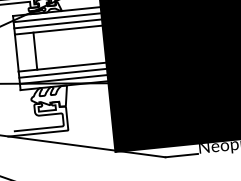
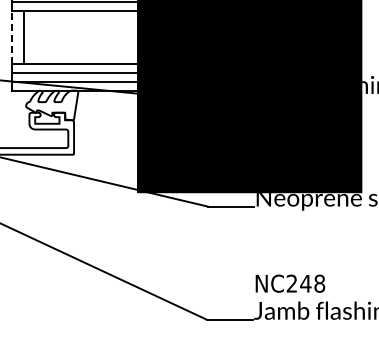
line: (35, 51) -> (23, 37), moved
line: (17, 52) -> (12, 37), solid -> dashed

